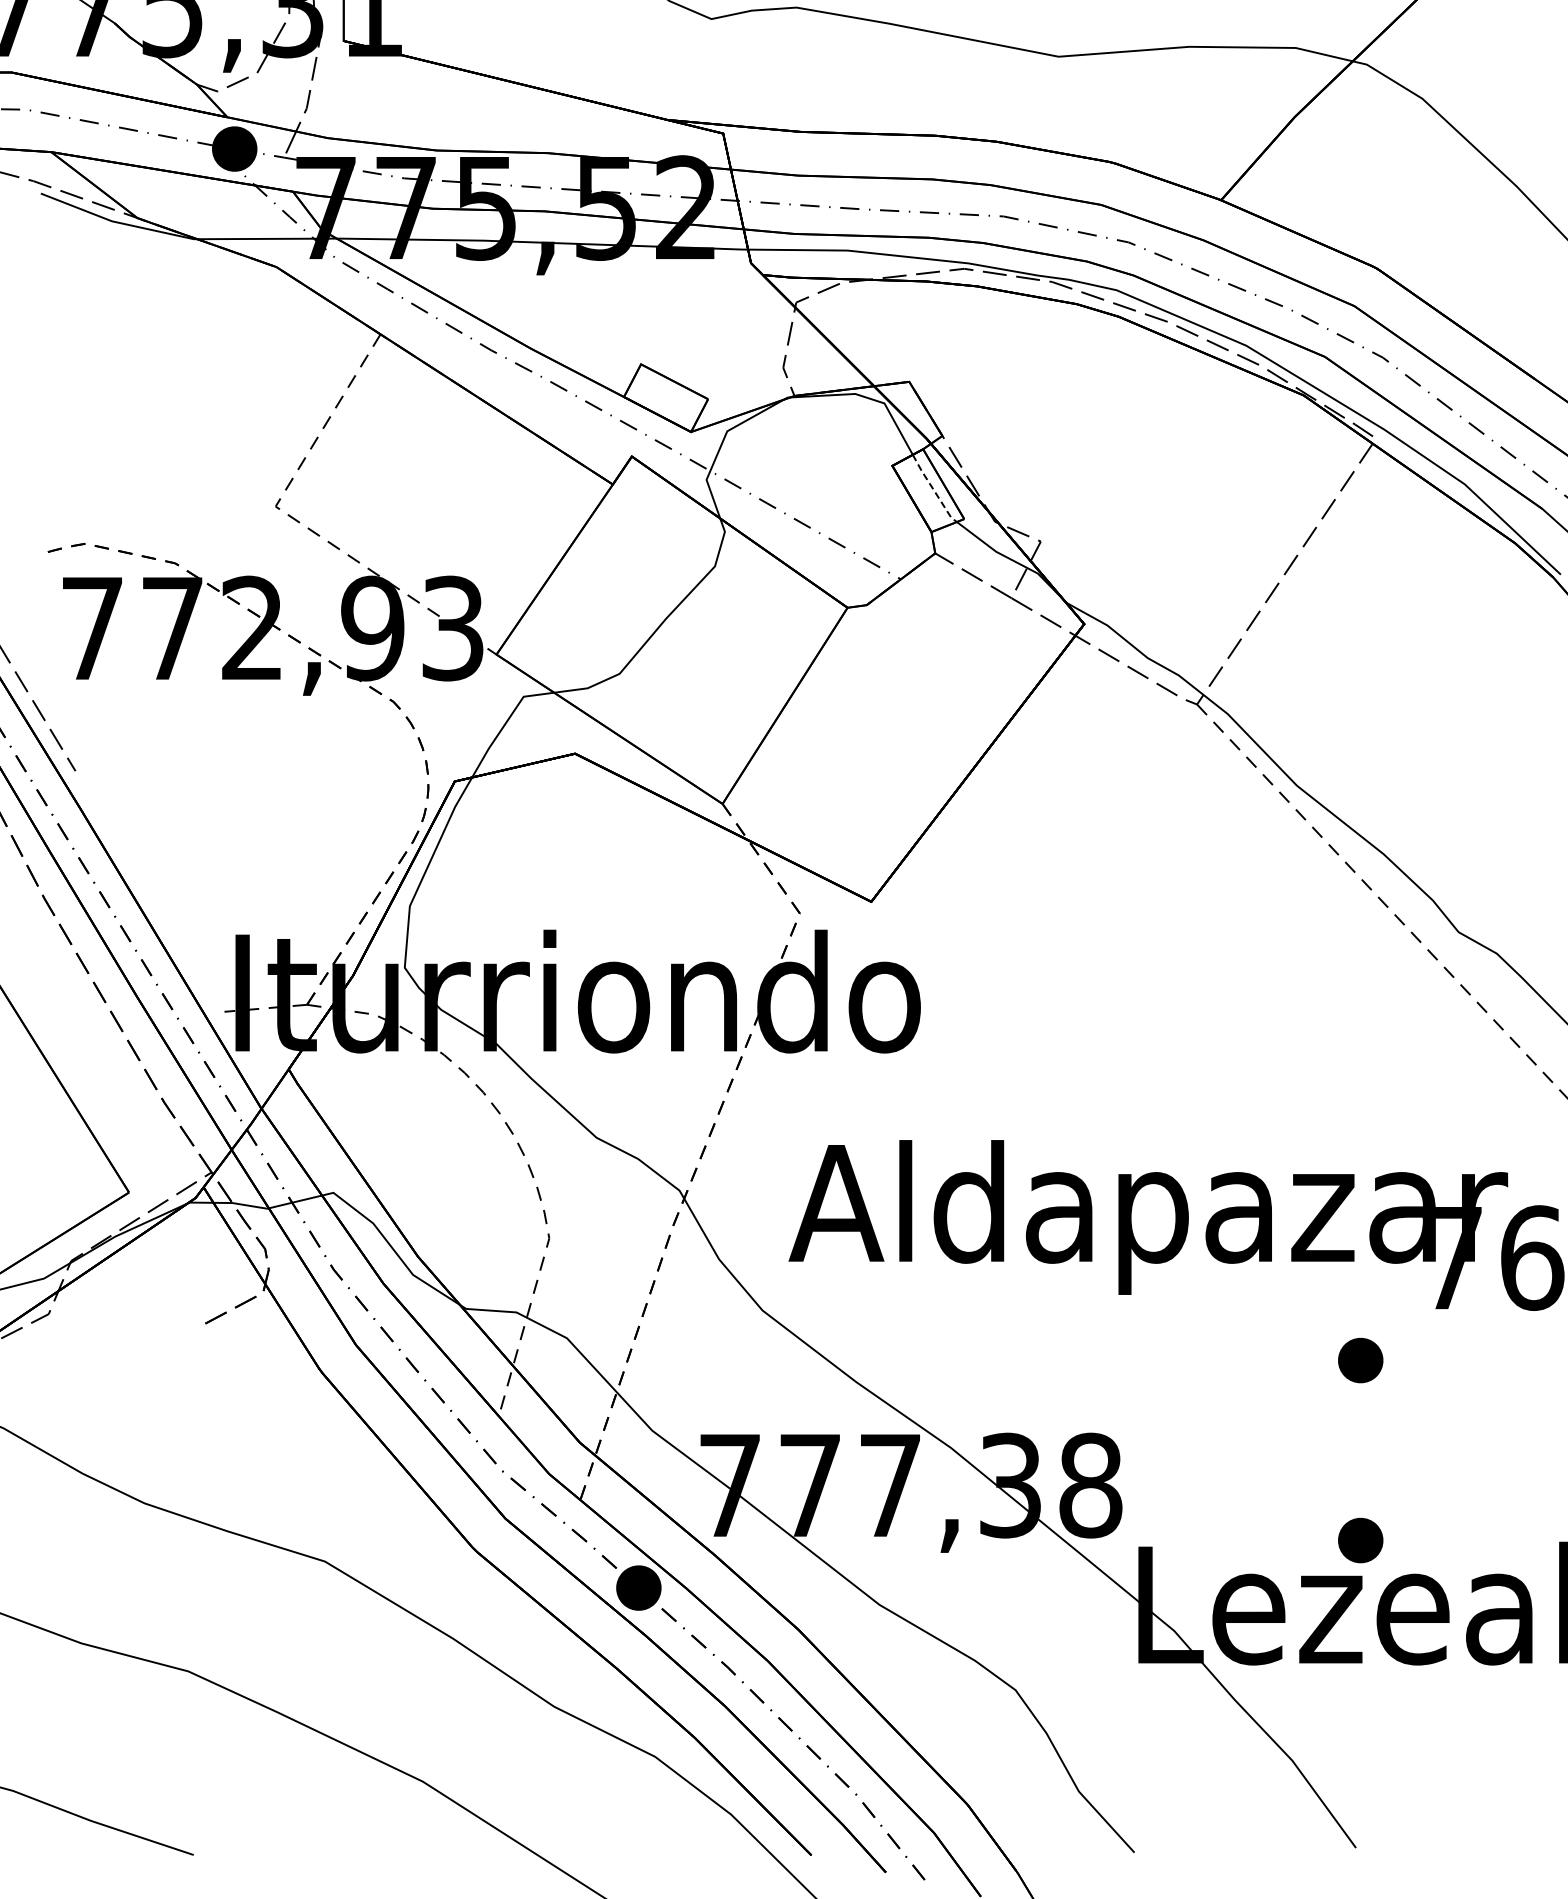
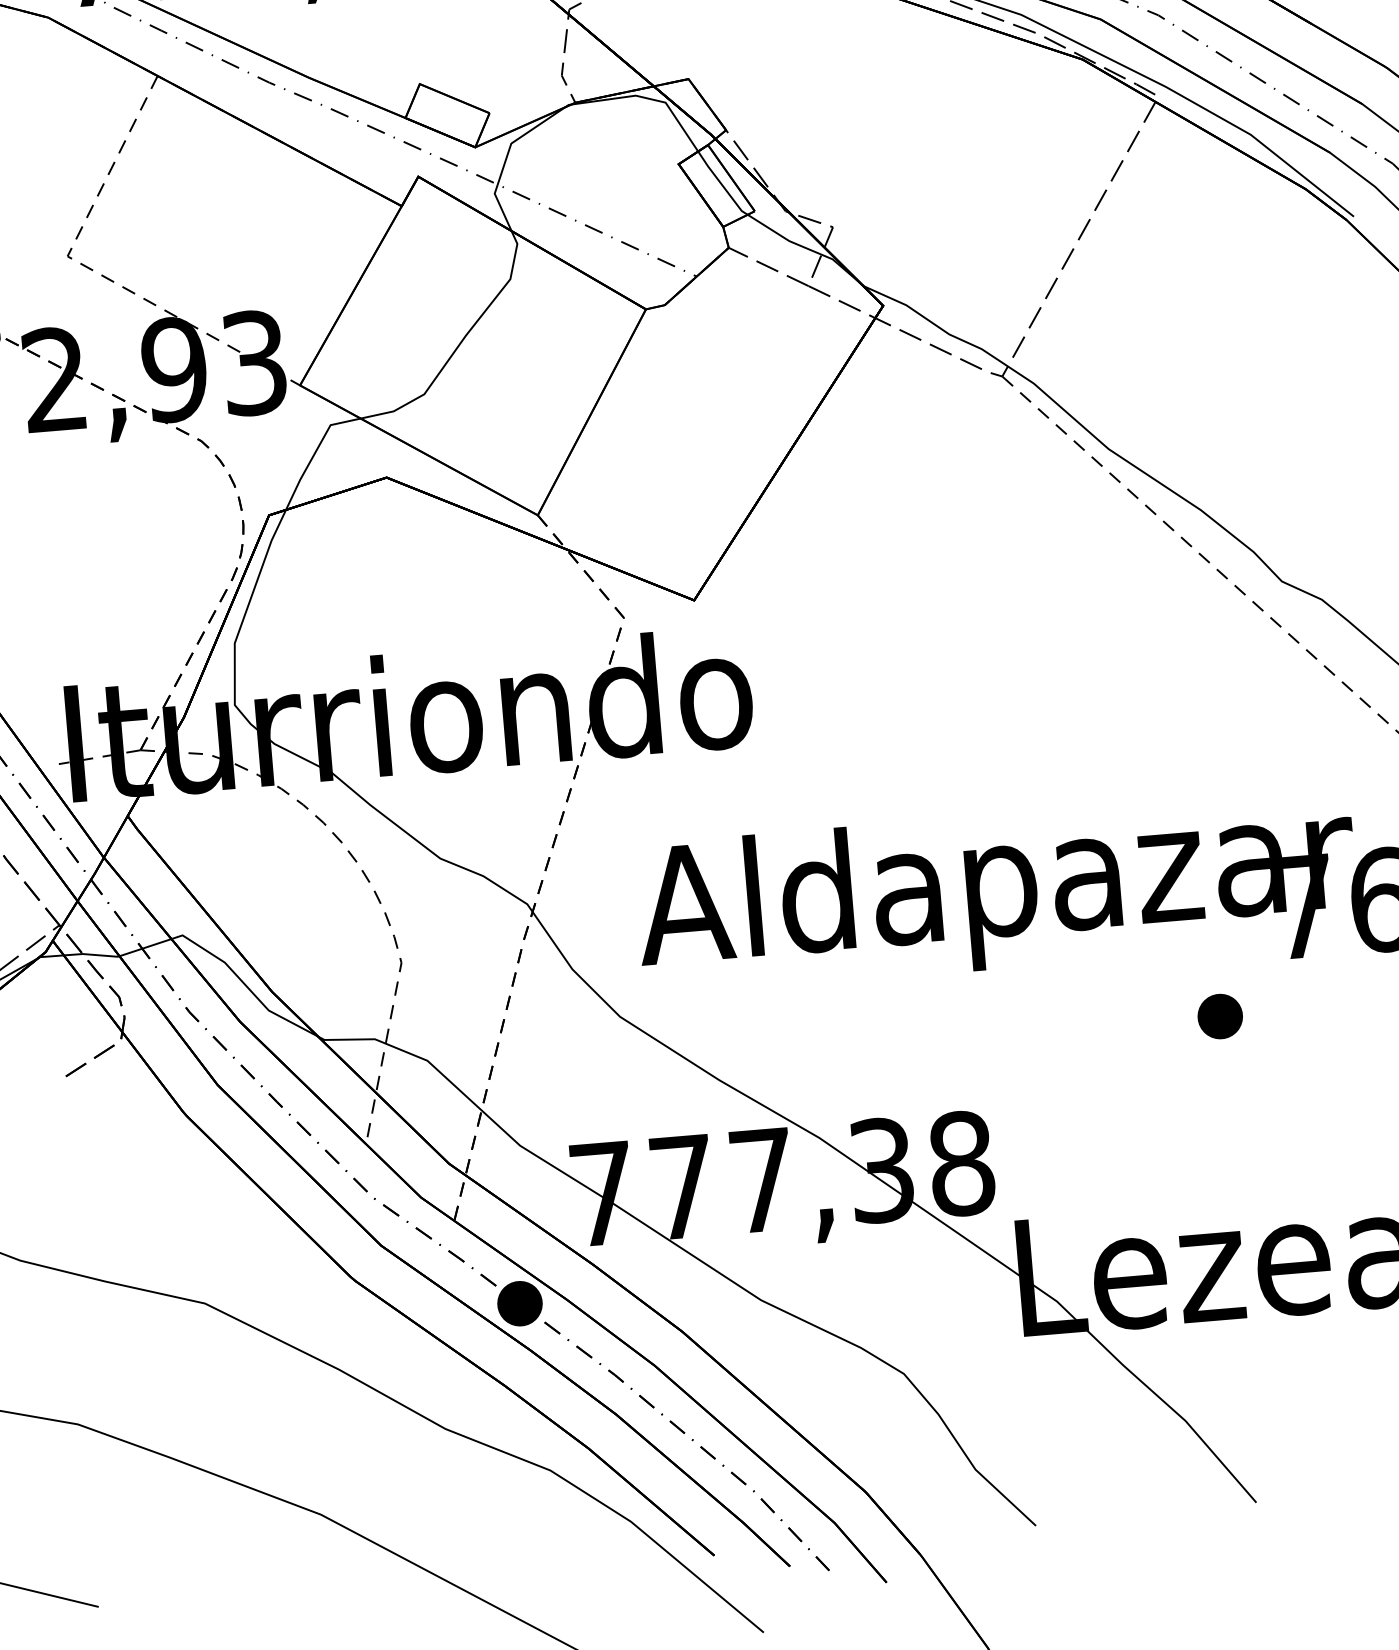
line: (933, 490) -> (721, 185), dashed -> solid
part: (1360, 1540) -> (1235, 1195), removed

